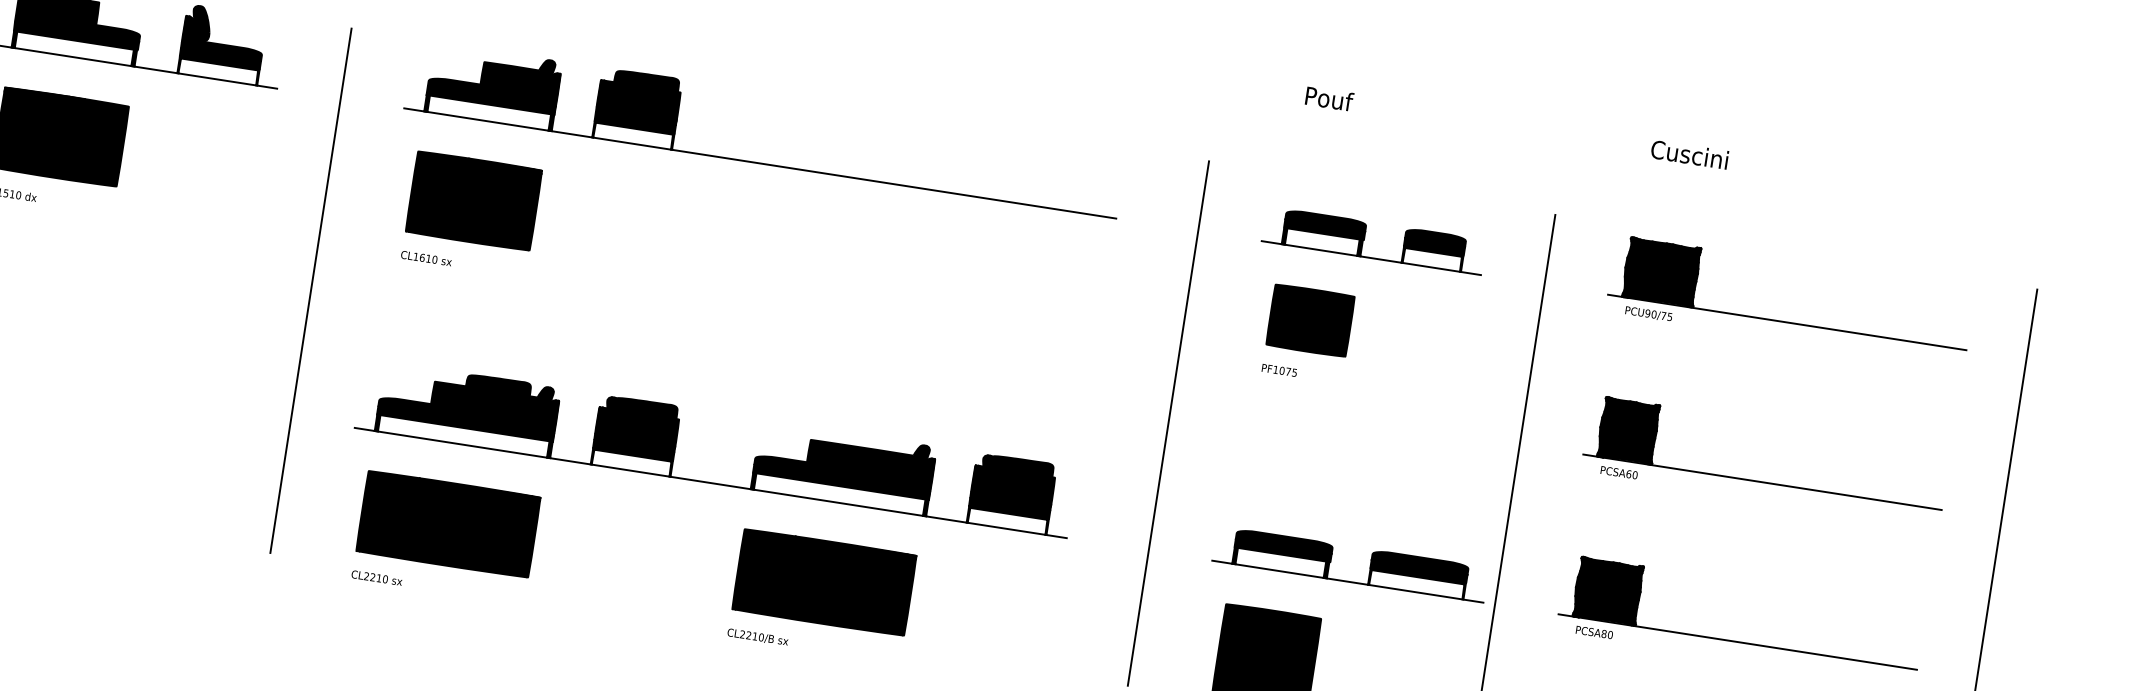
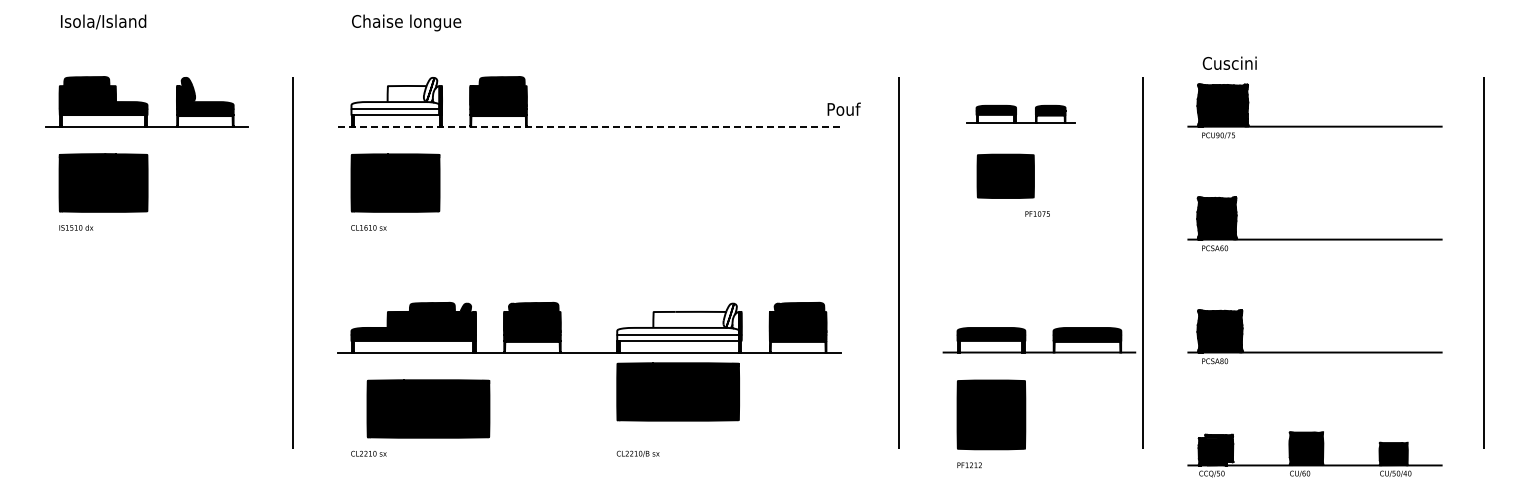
fill: (494, 78) -> (396, 96), removed
text: (1328, 97) -> (843, 108), moved
text: (1689, 153) -> (1229, 62), moved
line: (760, 163) -> (589, 126), solid -> dashed
part: (1373, 240) -> (1020, 114), size x0.7
part: (1310, 319) -> (1005, 175), moved
text: (1279, 369) -> (1037, 213), moved
fill: (845, 458) -> (679, 321), removed
part: (448, 523) -> (428, 408), moved
part: (823, 581) -> (677, 391), moved

